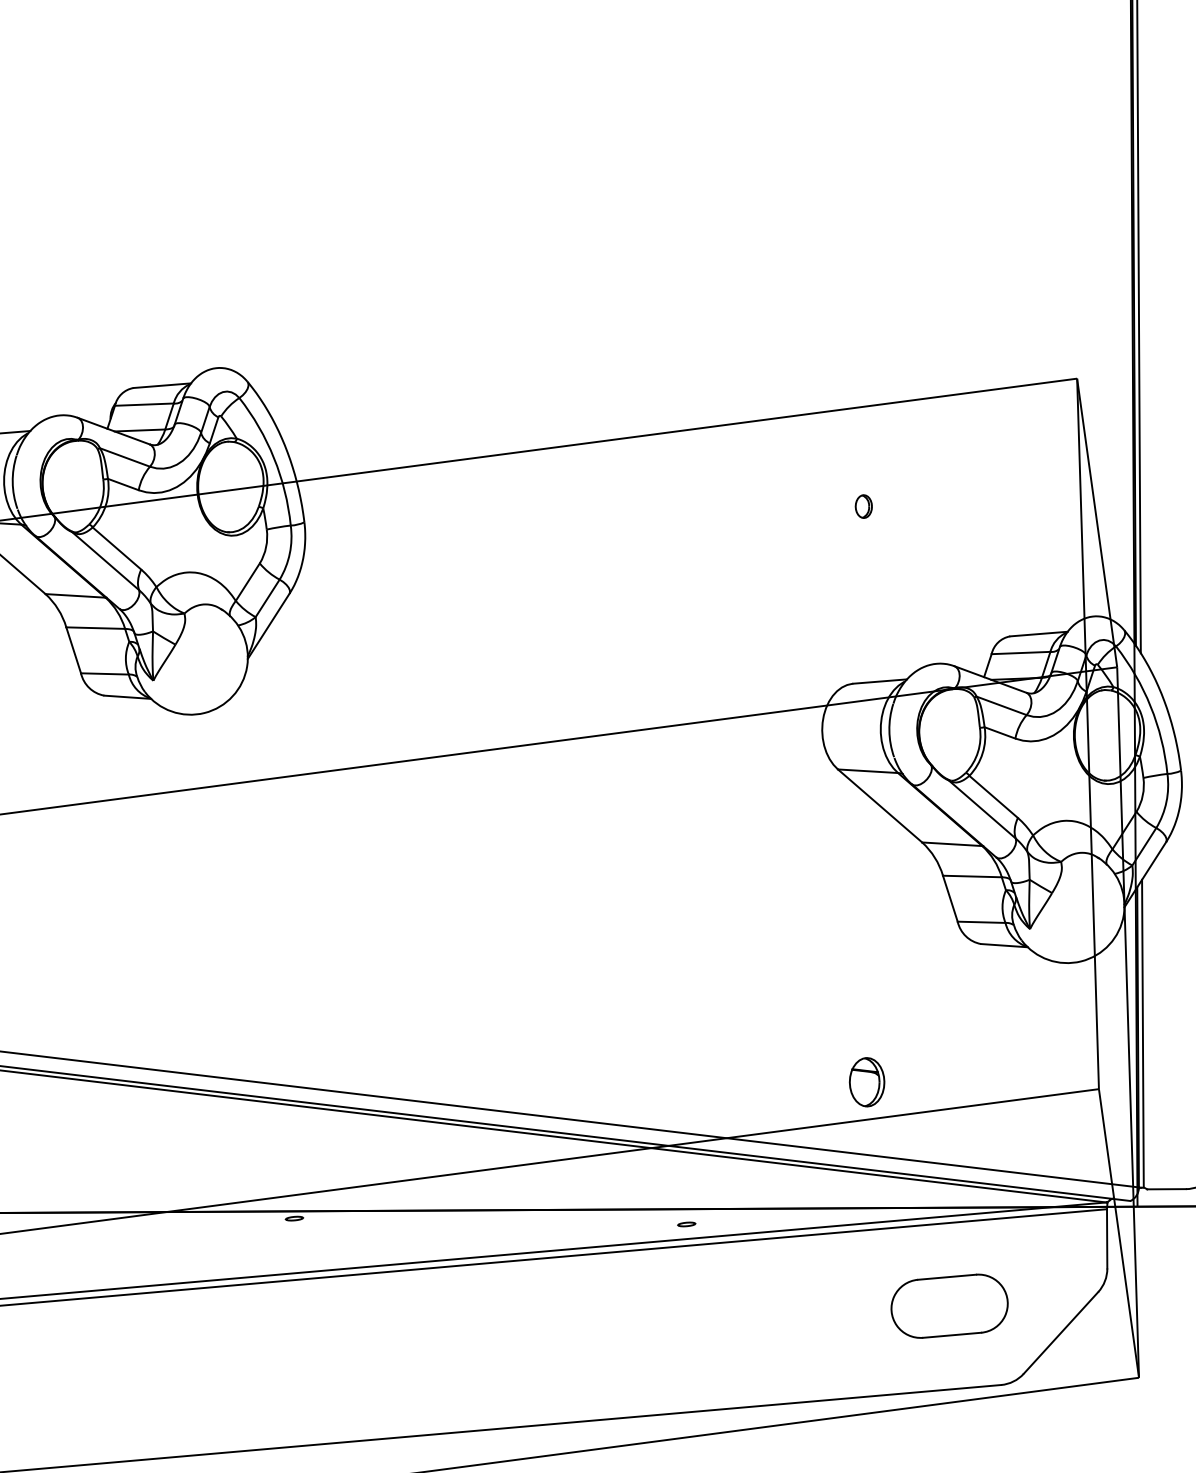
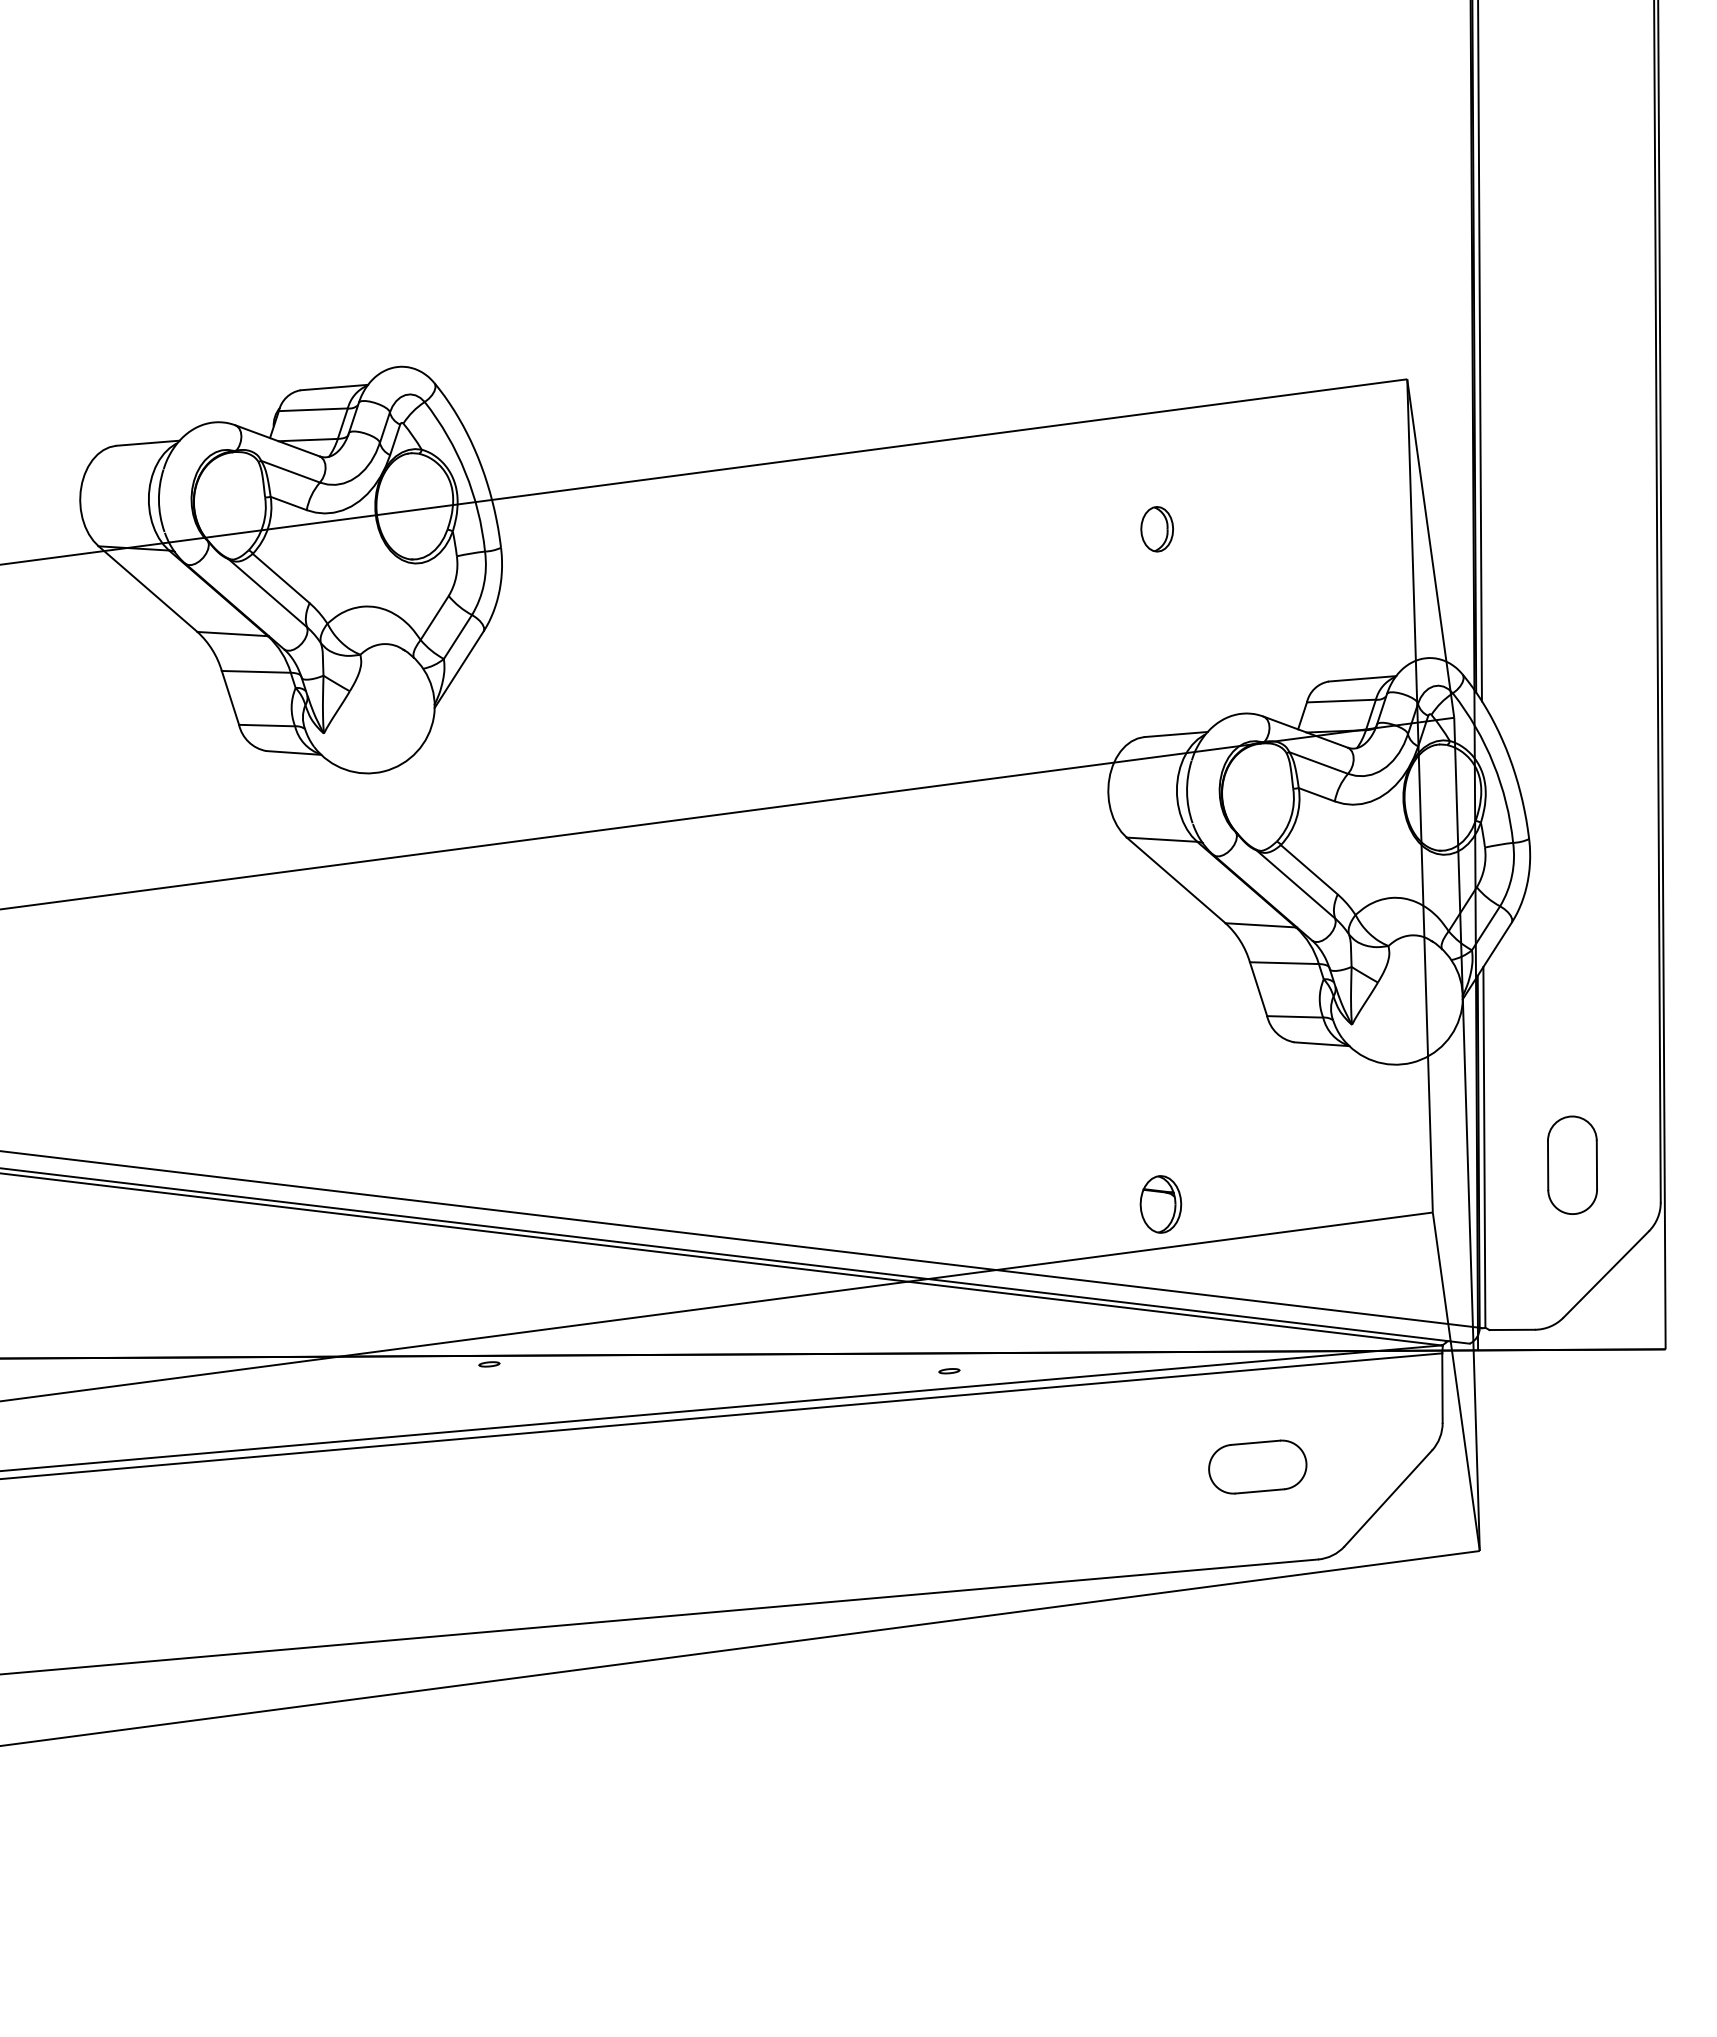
part: (863, 506) -> (1156, 529), size x1.67
part: (949, 1305) -> (1257, 1466), size x0.71

